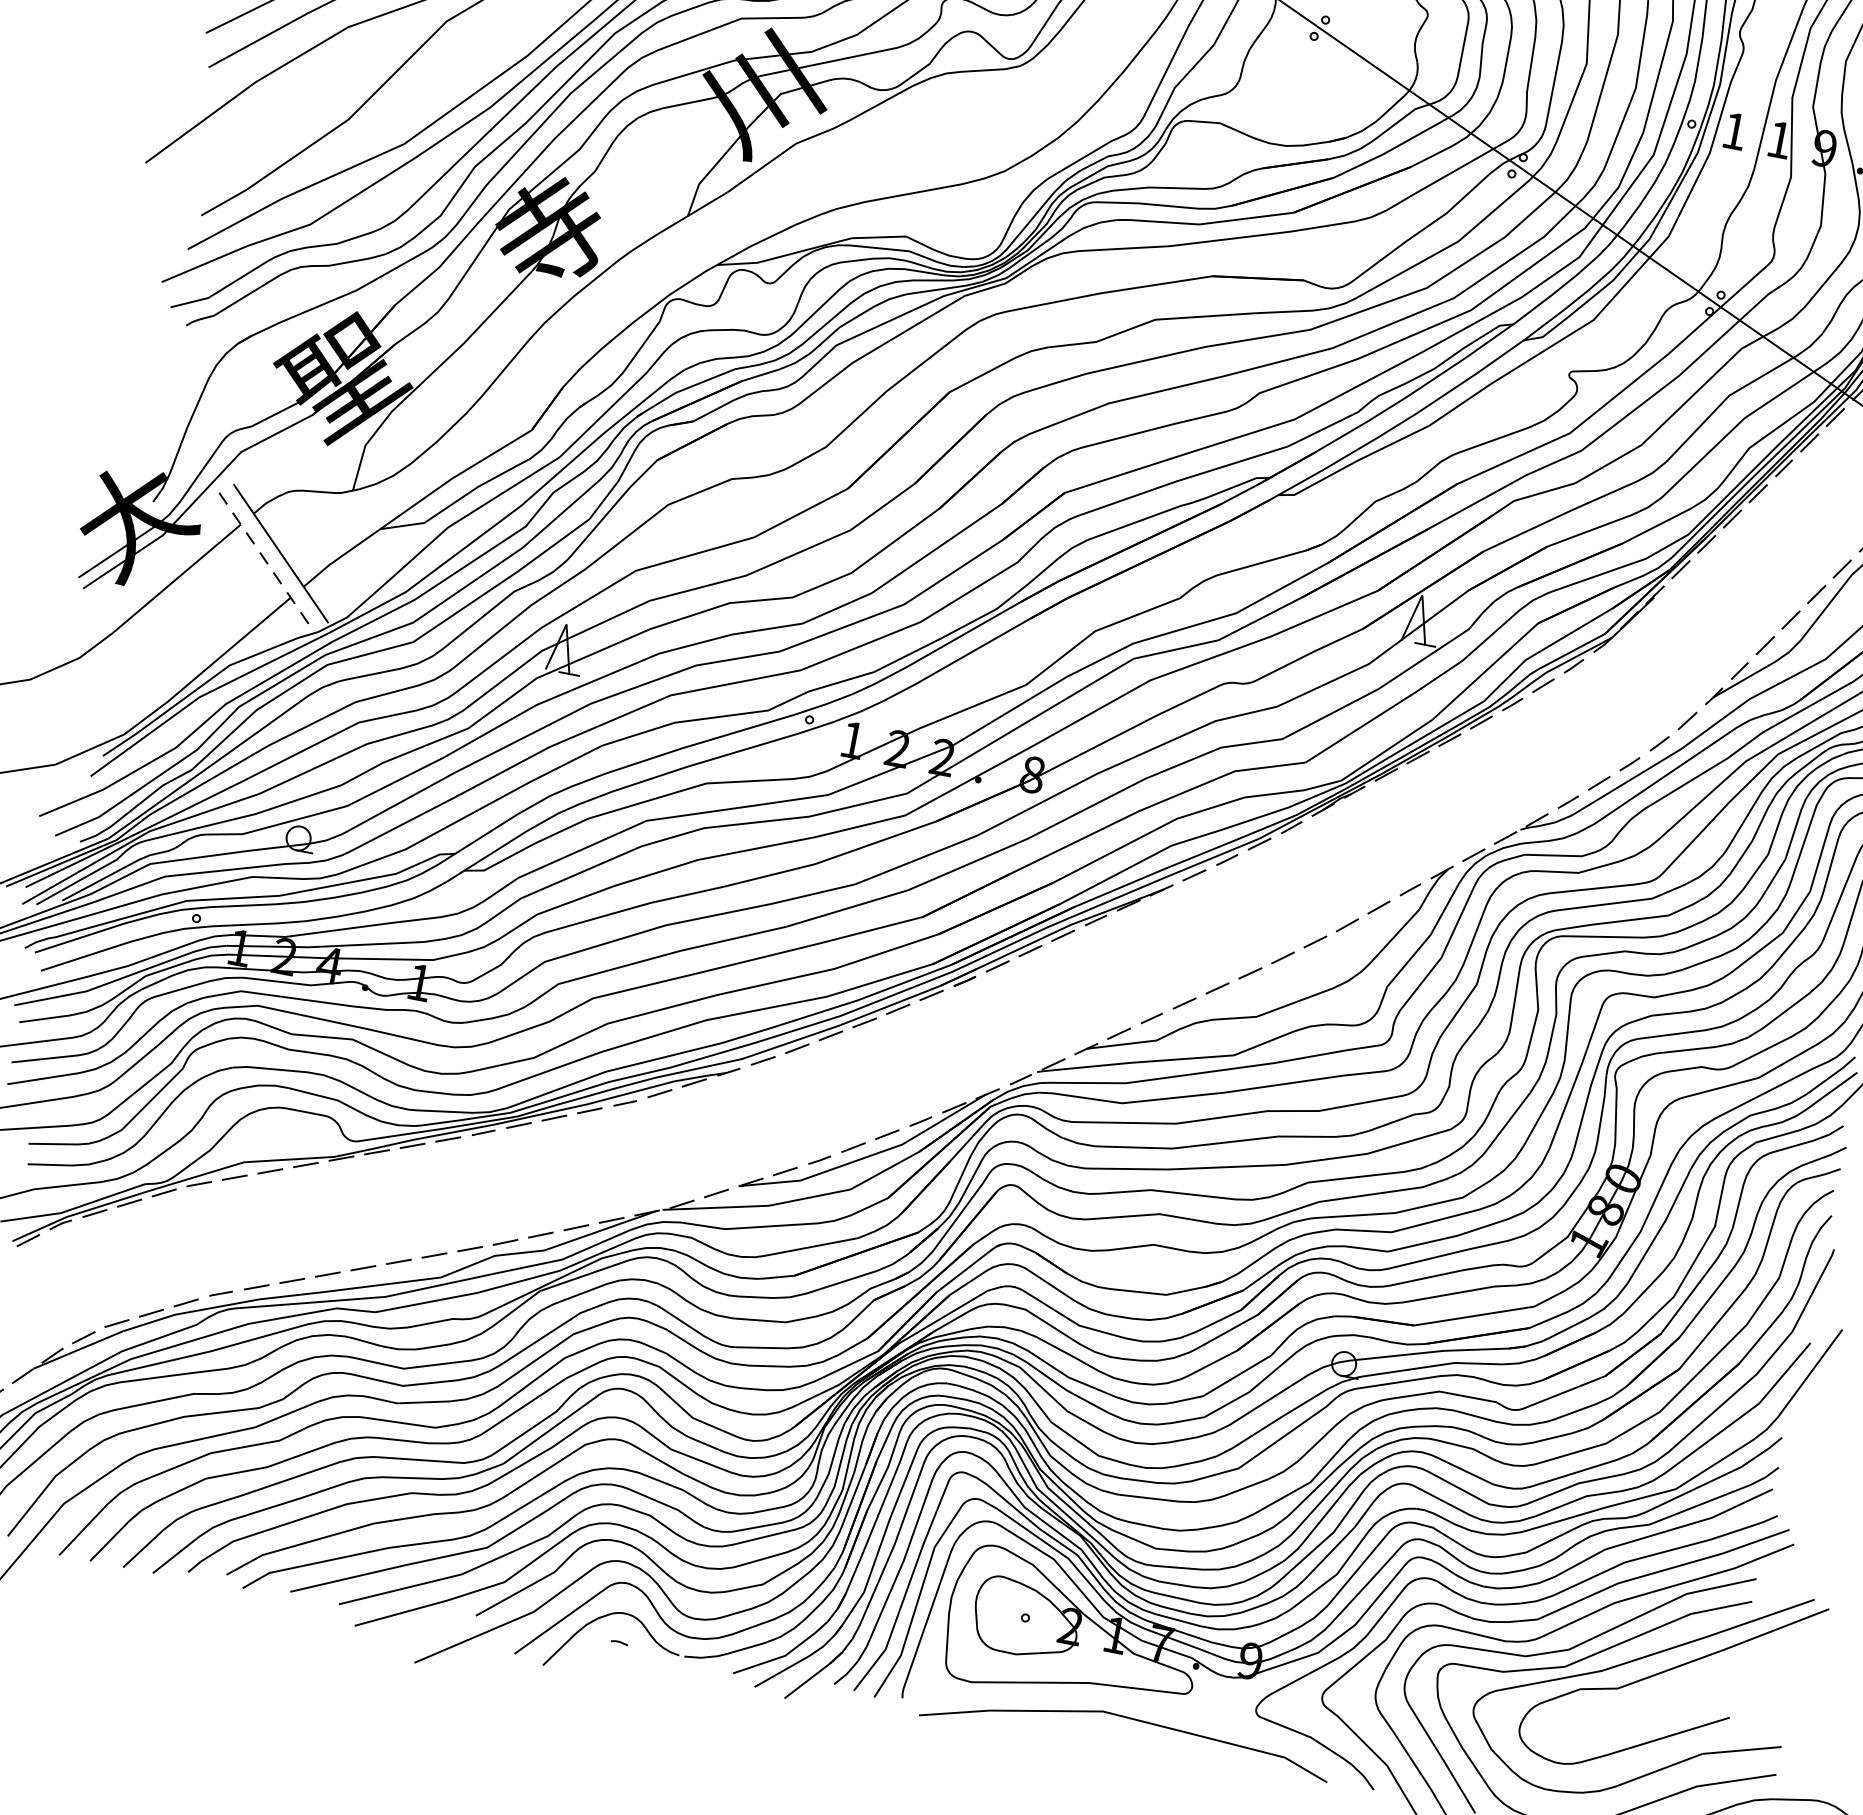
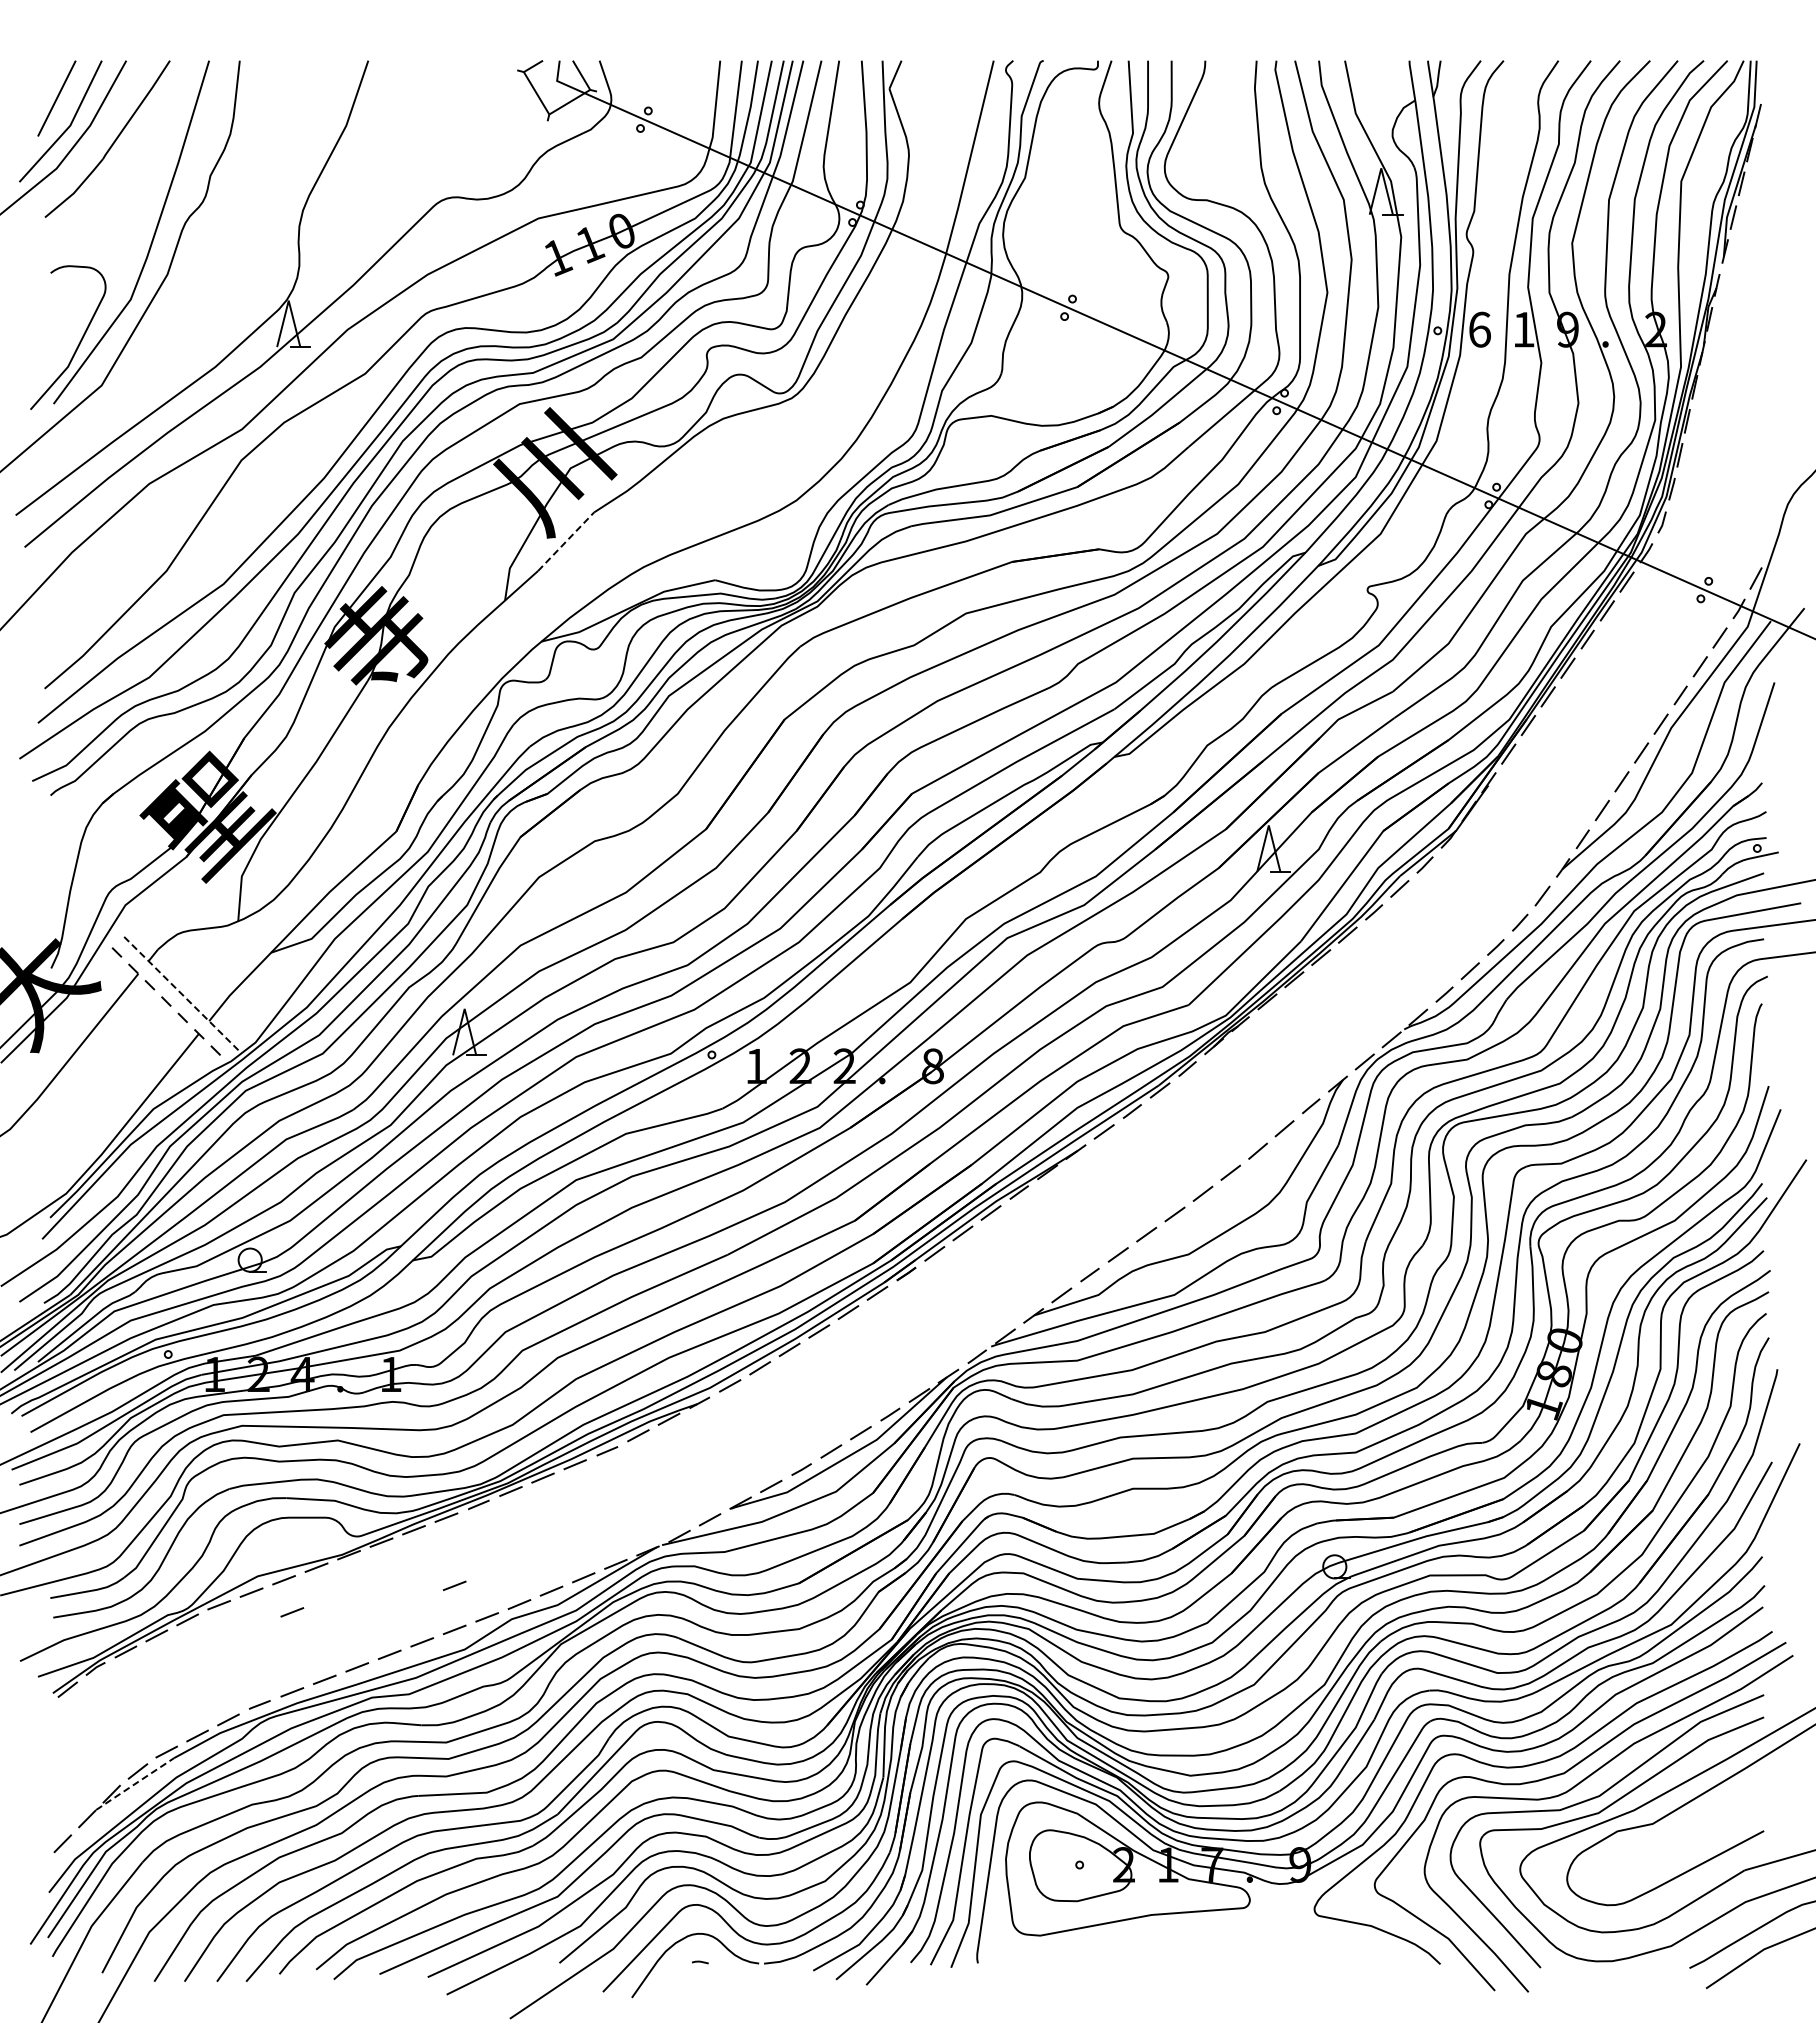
text: (1734, 131) -> (1479, 329), 1 -> 6
line: (762, 167) -> (566, 541), solid -> dashed
line: (281, 554) -> (182, 994), solid -> dashed
line: (272, 1205) -> (292, 1612), added
line: (443, 1210) -> (454, 1585), added
line: (77, 1350) -> (134, 1784), solid -> dashed
curve: (1128, 1718) -> (1195, 1941), removed

